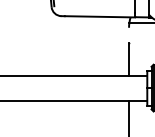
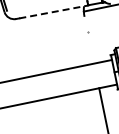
line: (100, 16) -> (54, 11), solid -> dashed
line: (129, 58) -> (91, 46), removed

